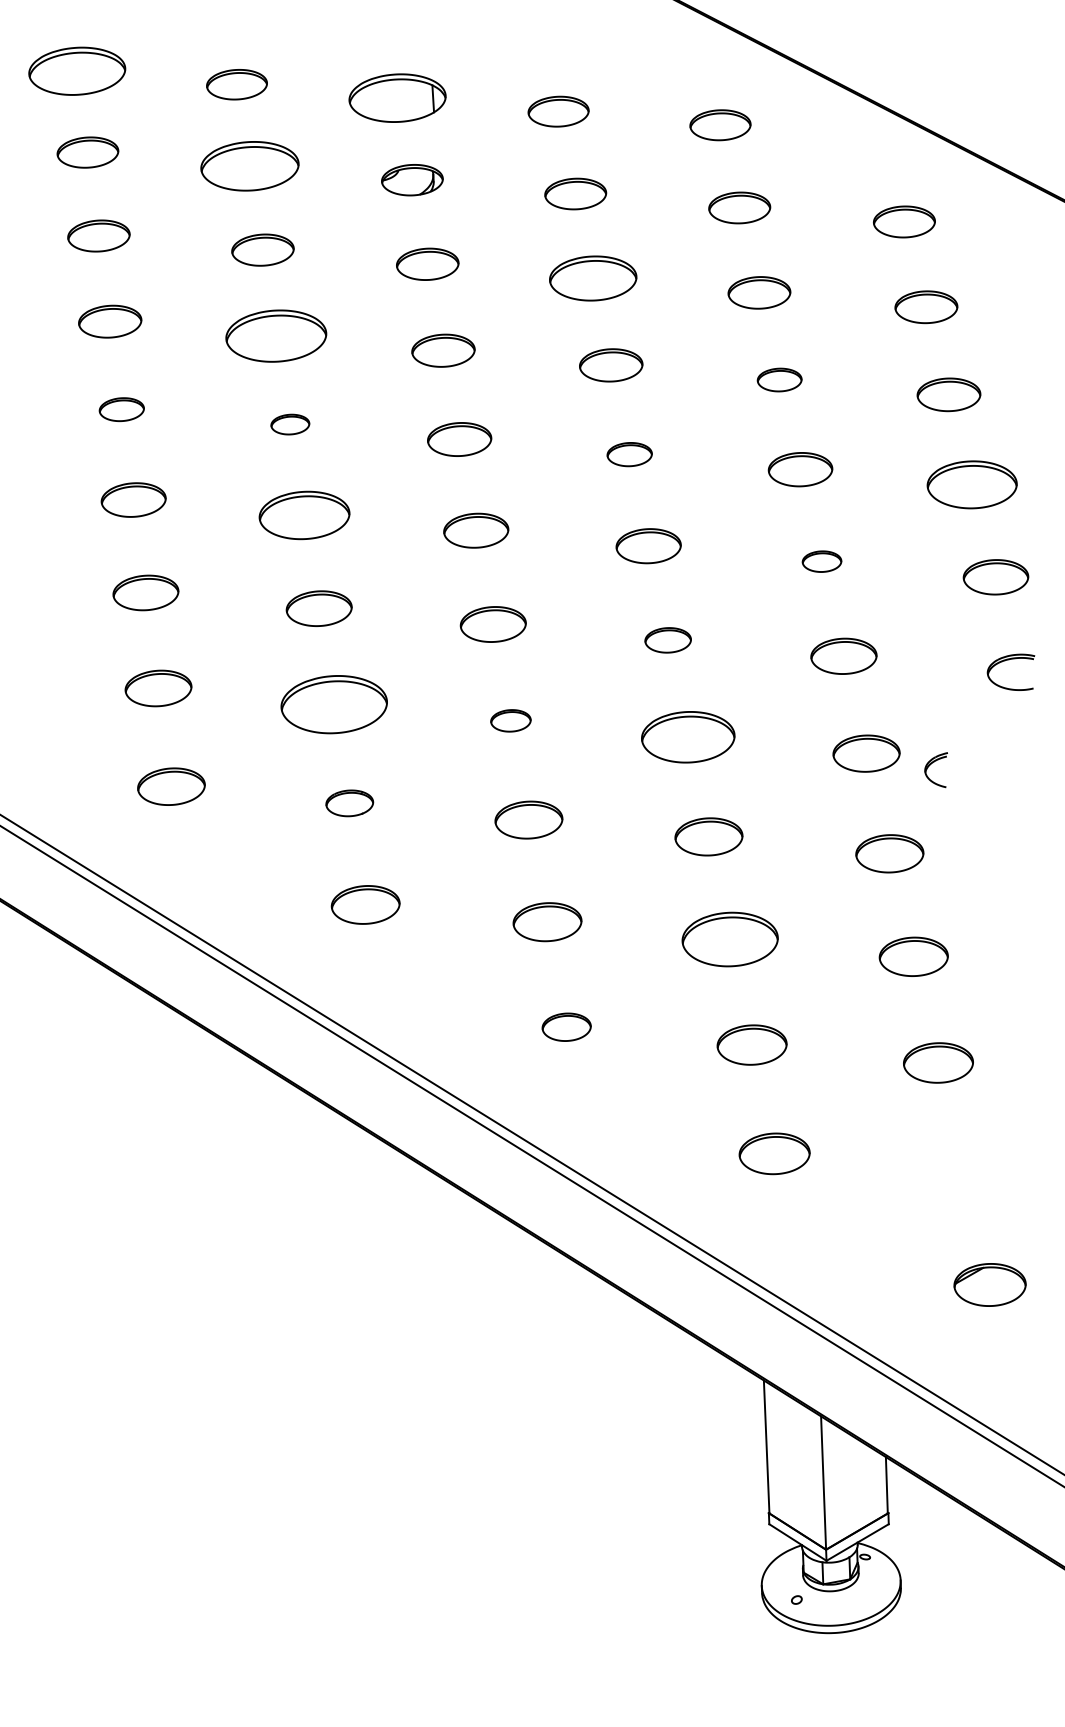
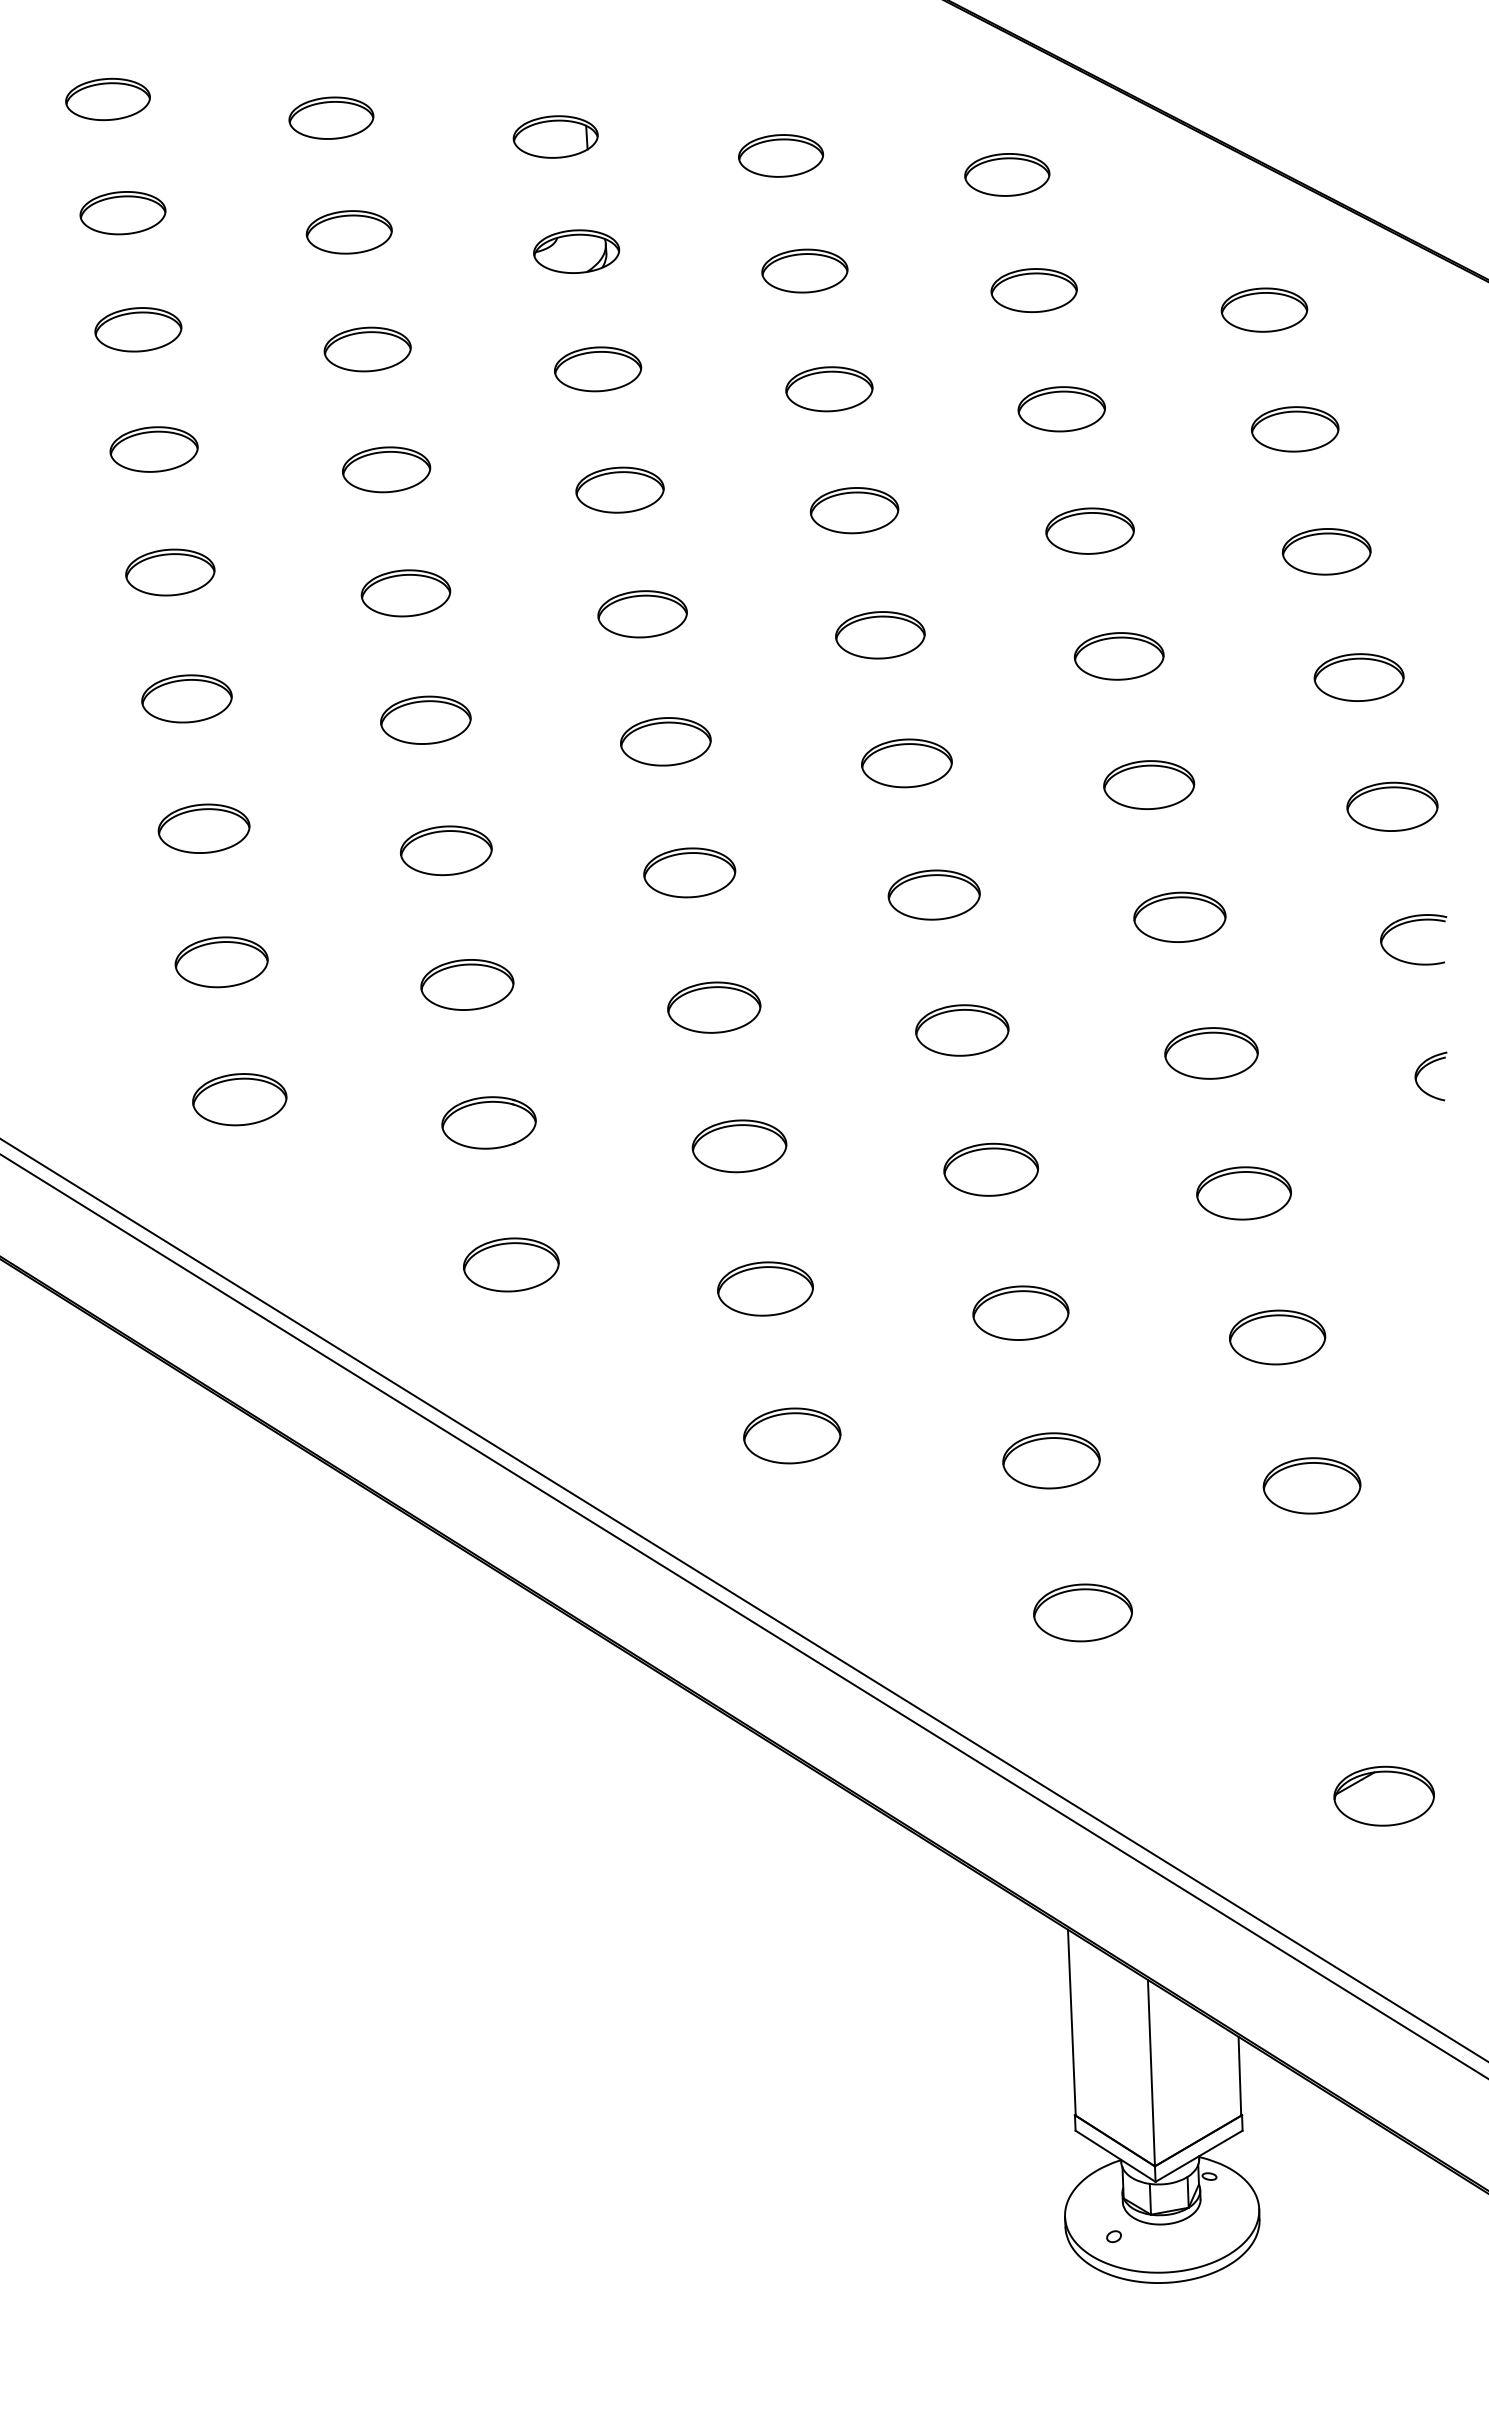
part: (76, 71) -> (107, 99), size x0.62
part: (397, 97) -> (555, 136), size x0.62
part: (249, 166) -> (348, 232), size x0.62
part: (593, 278) -> (829, 389), size x0.71
part: (276, 335) -> (386, 469), size x0.62
part: (779, 379) -> (1089, 530), size x1.43
part: (121, 409) -> (170, 572), size x1.43
part: (290, 424) -> (405, 593), size x1.67
part: (629, 454) -> (880, 635), size x1.43
part: (971, 484) -> (1358, 677), size x0.71
part: (304, 514) -> (425, 719), size x0.71
part: (822, 561) -> (1149, 784), size x1.67
part: (667, 639) -> (933, 894), size x1.43
part: (334, 704) -> (467, 984), size x0.62
part: (511, 720) -> (714, 1007), size x1.67
part: (688, 737) -> (962, 1030), size x0.71
part: (932, 763) -> (1425, 1067), moved
part: (349, 803) -> (488, 1122), size x1.43
part: (729, 938) -> (1020, 1312), size x0.71
part: (566, 1026) -> (792, 1435), size x1.43

